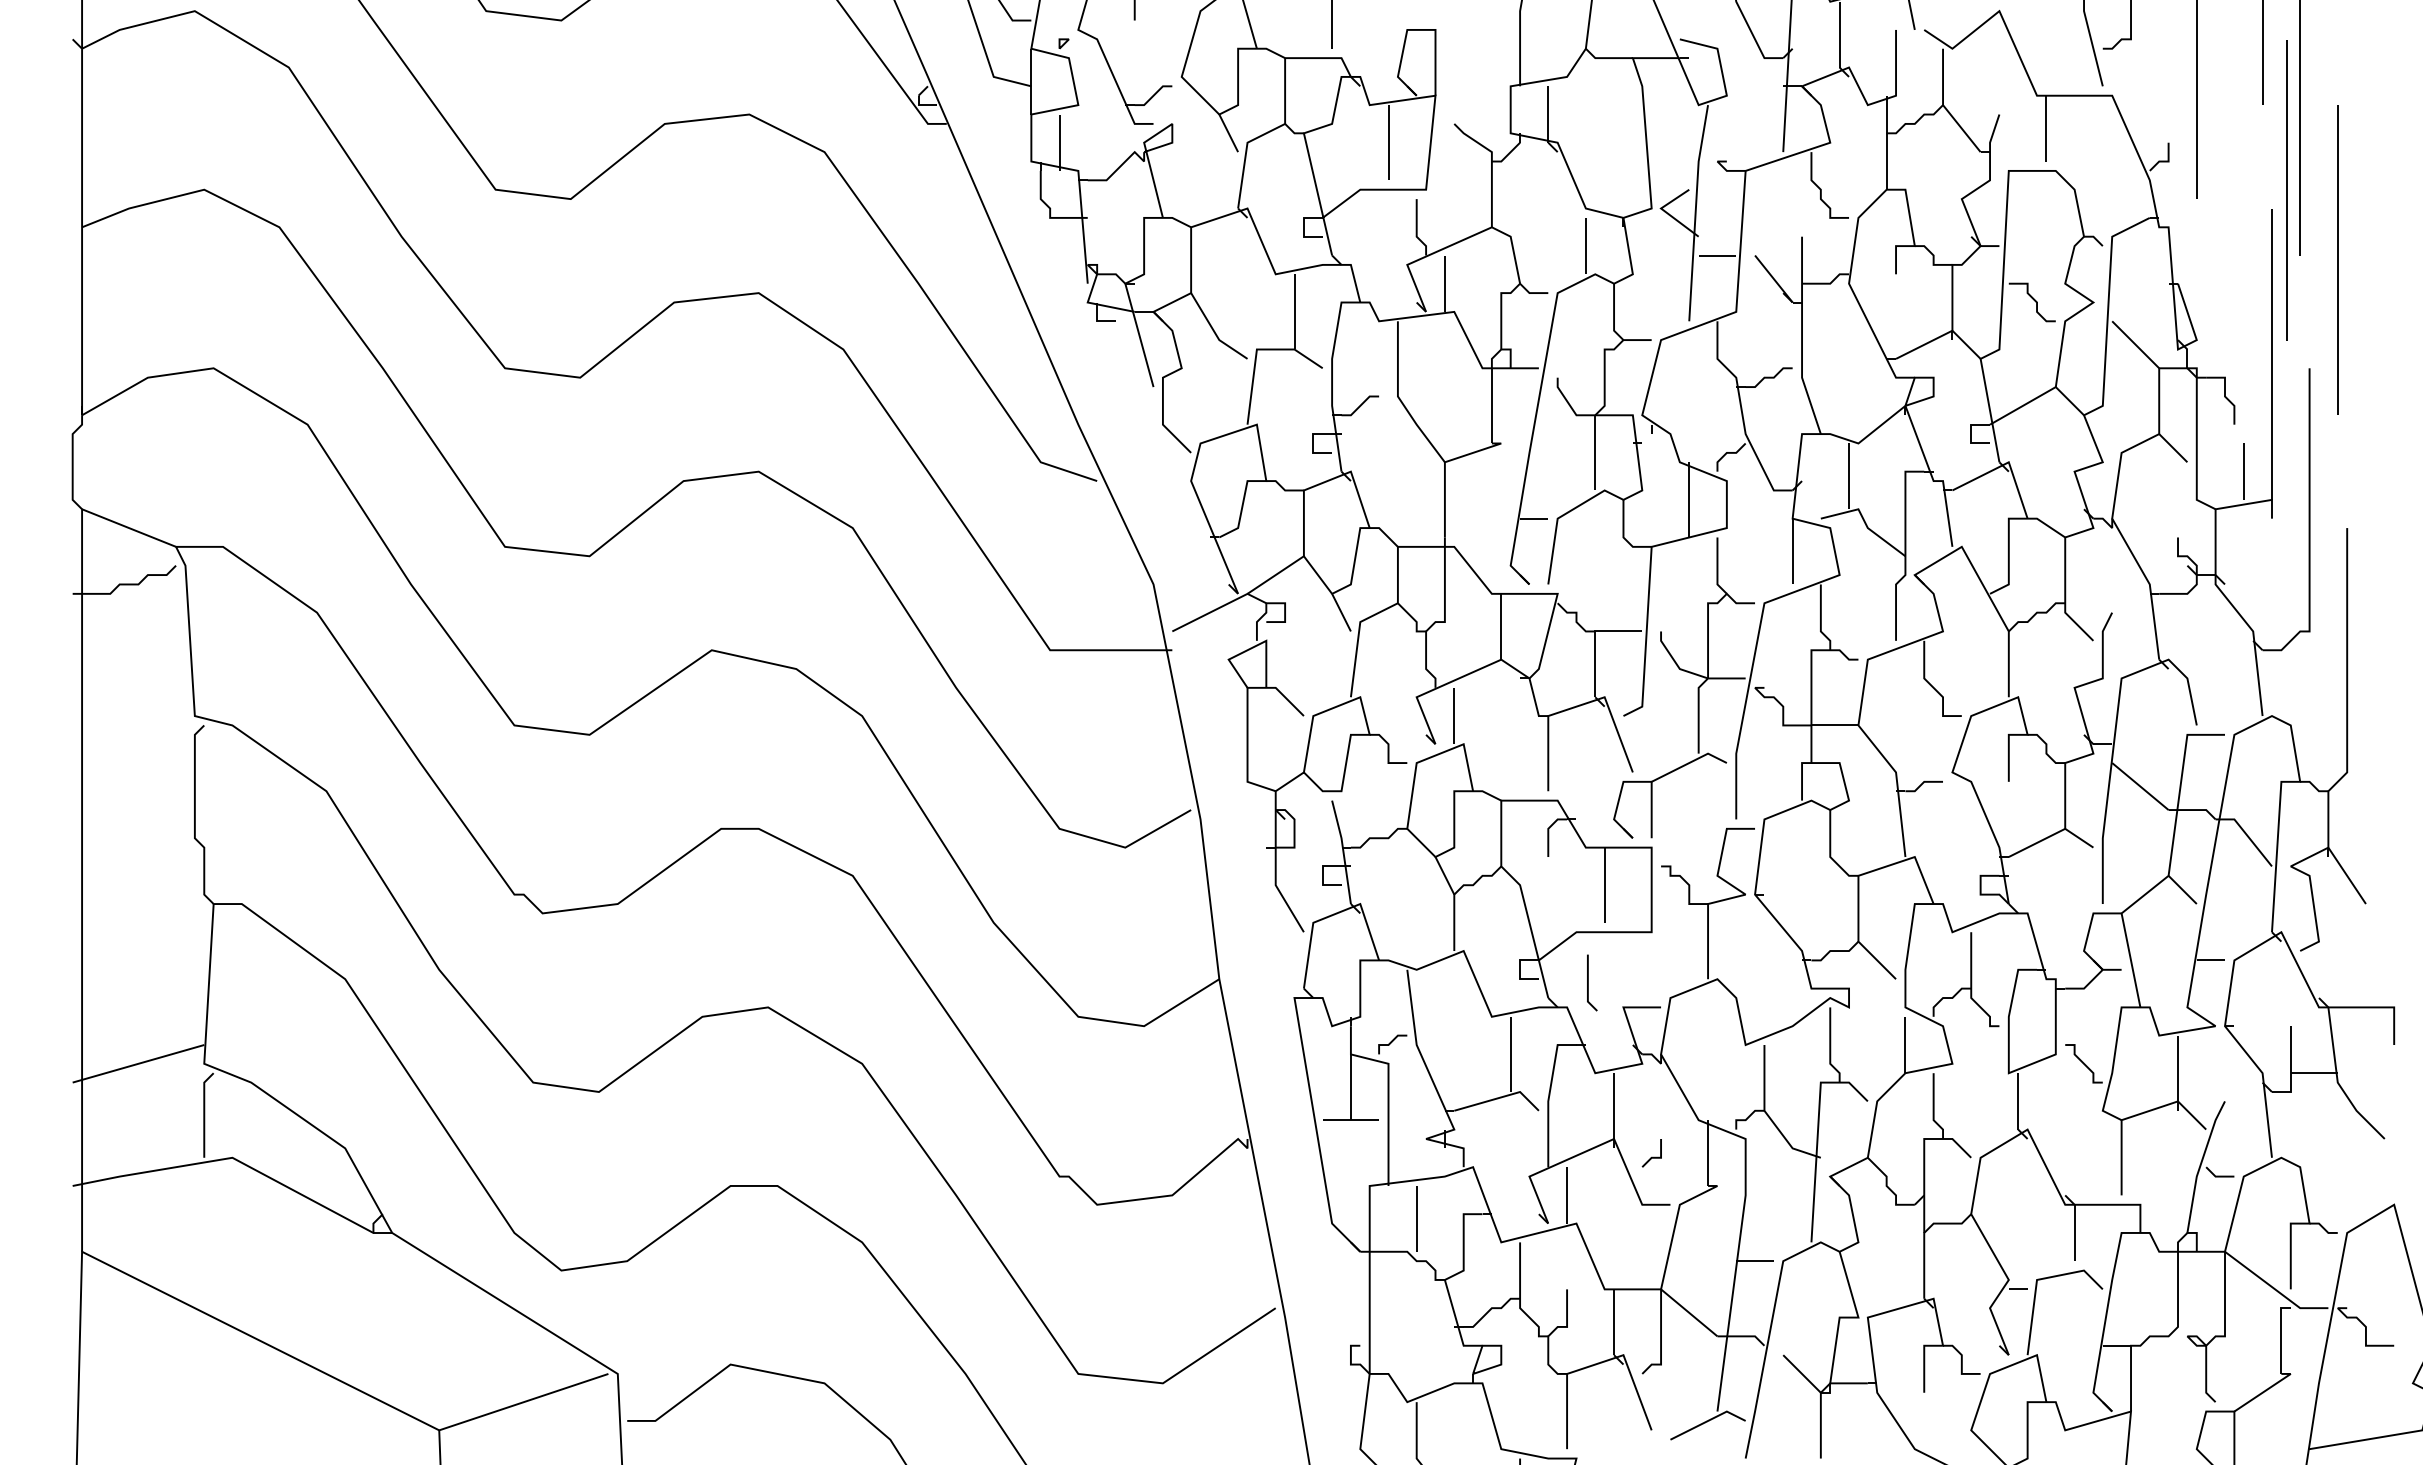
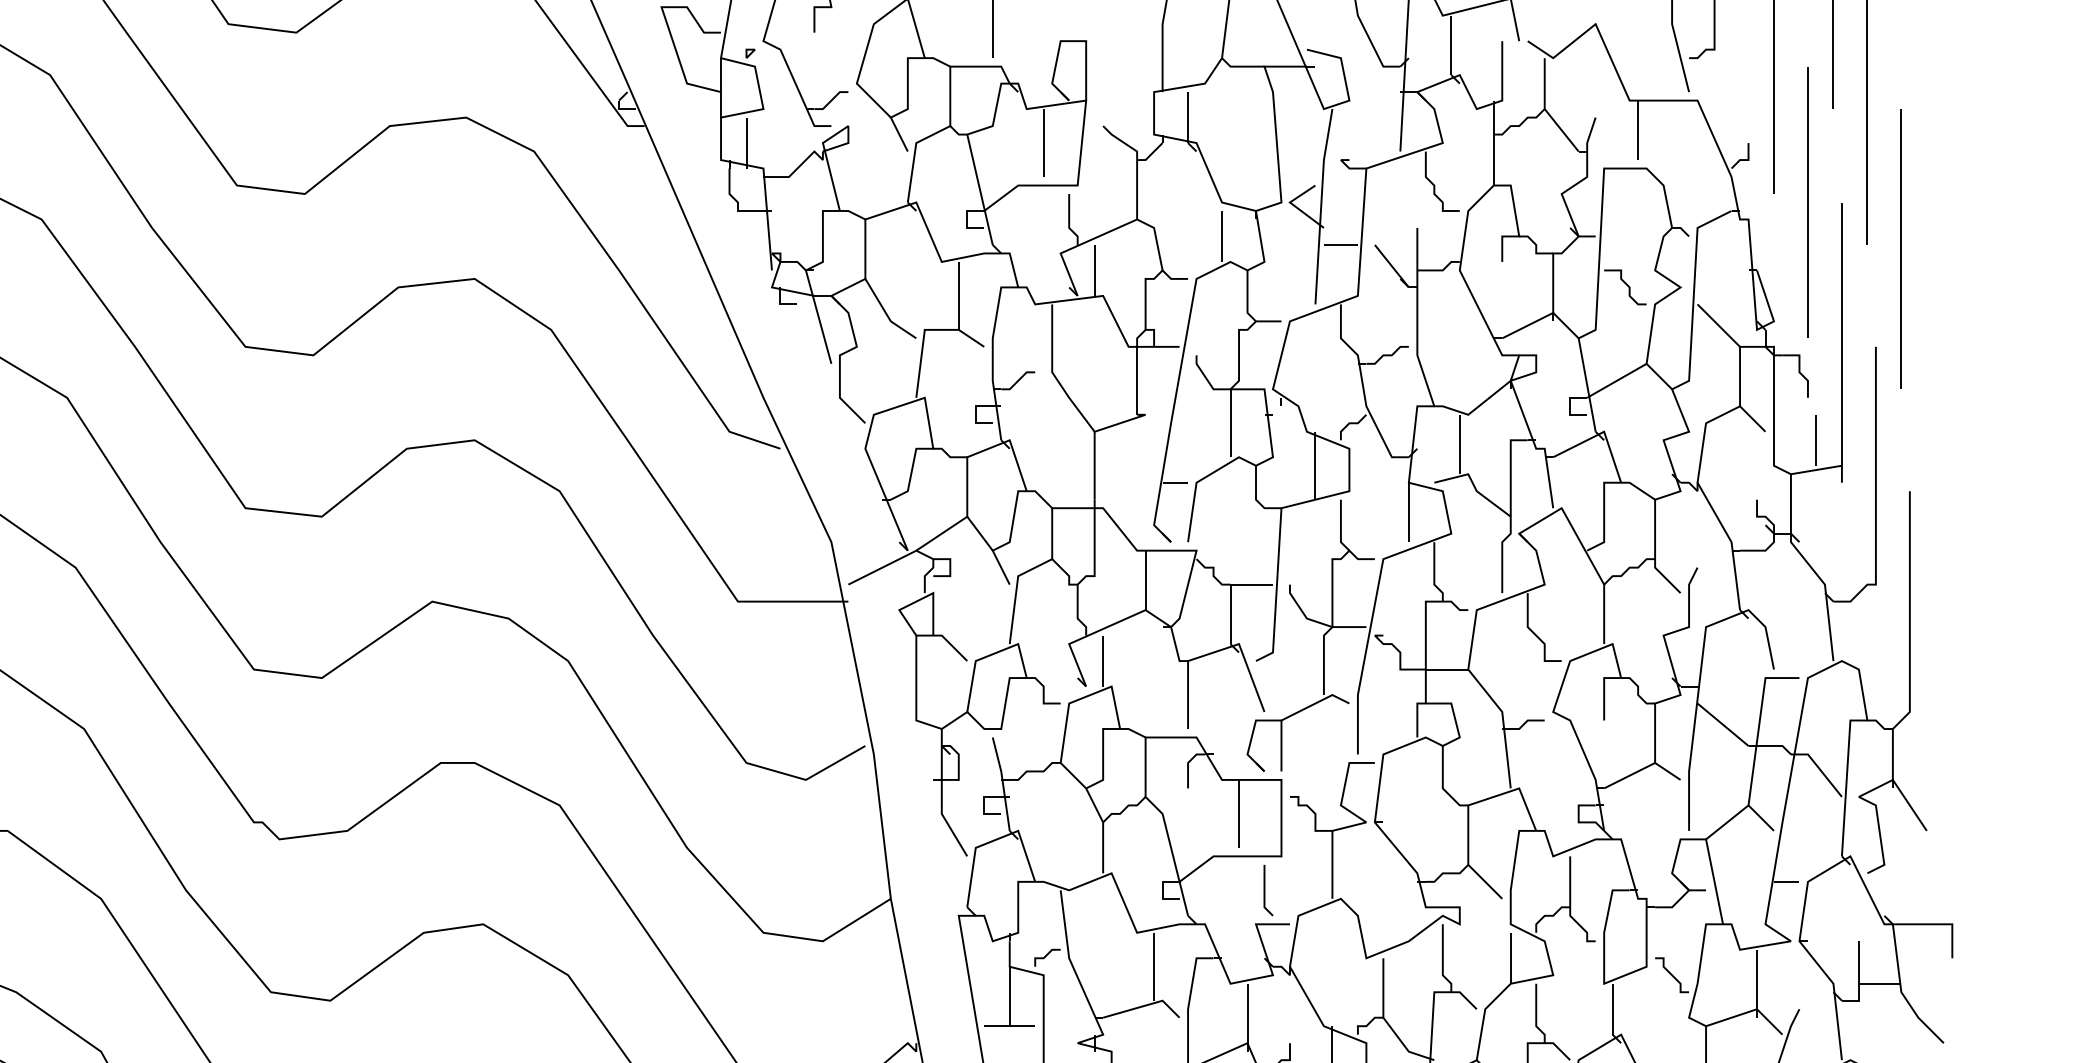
line: (2286, 190) -> (1807, 202), moved
line: (1588, 982) -> (1265, 890), moved

